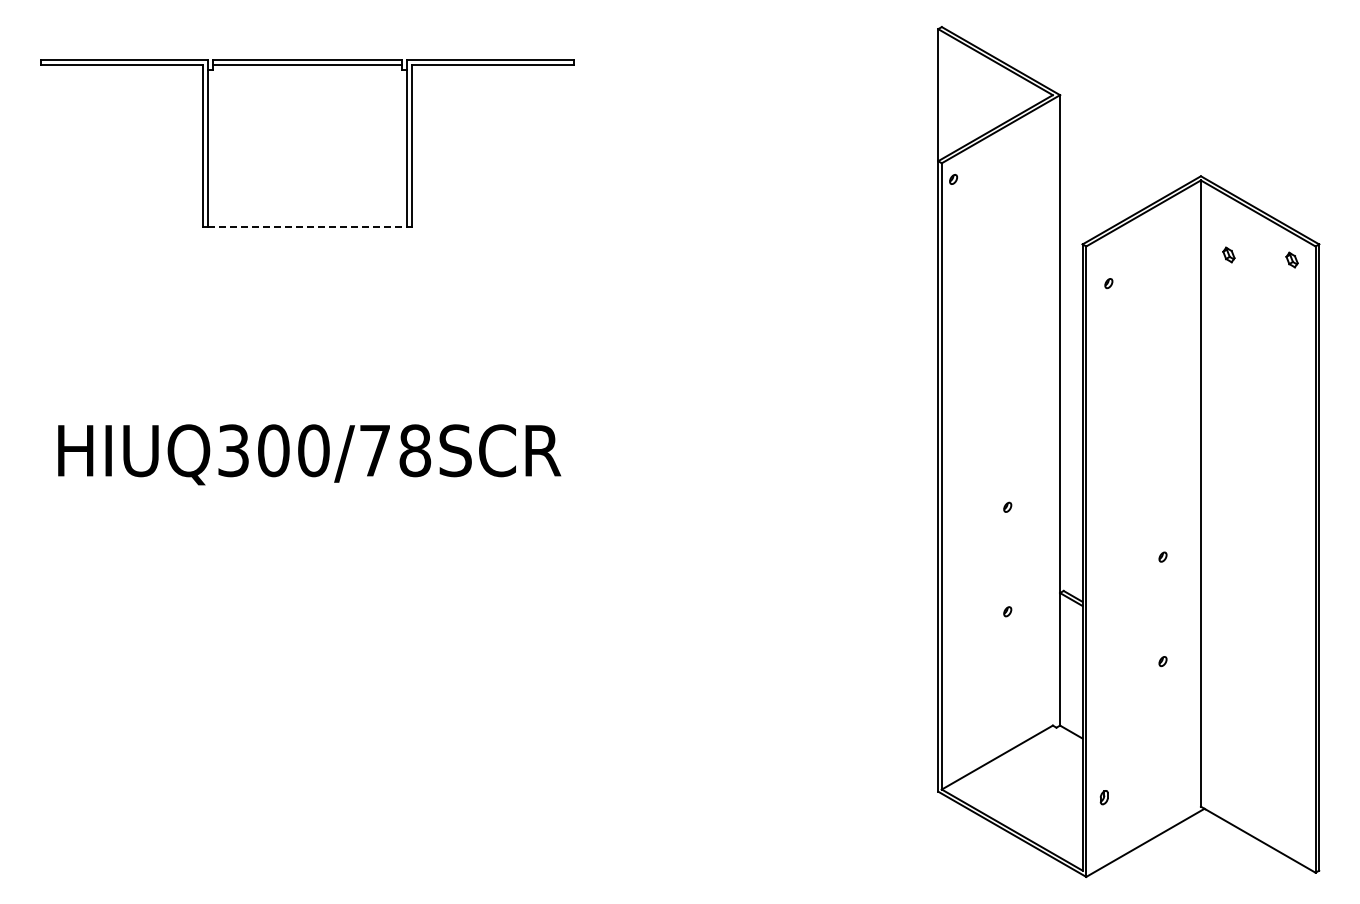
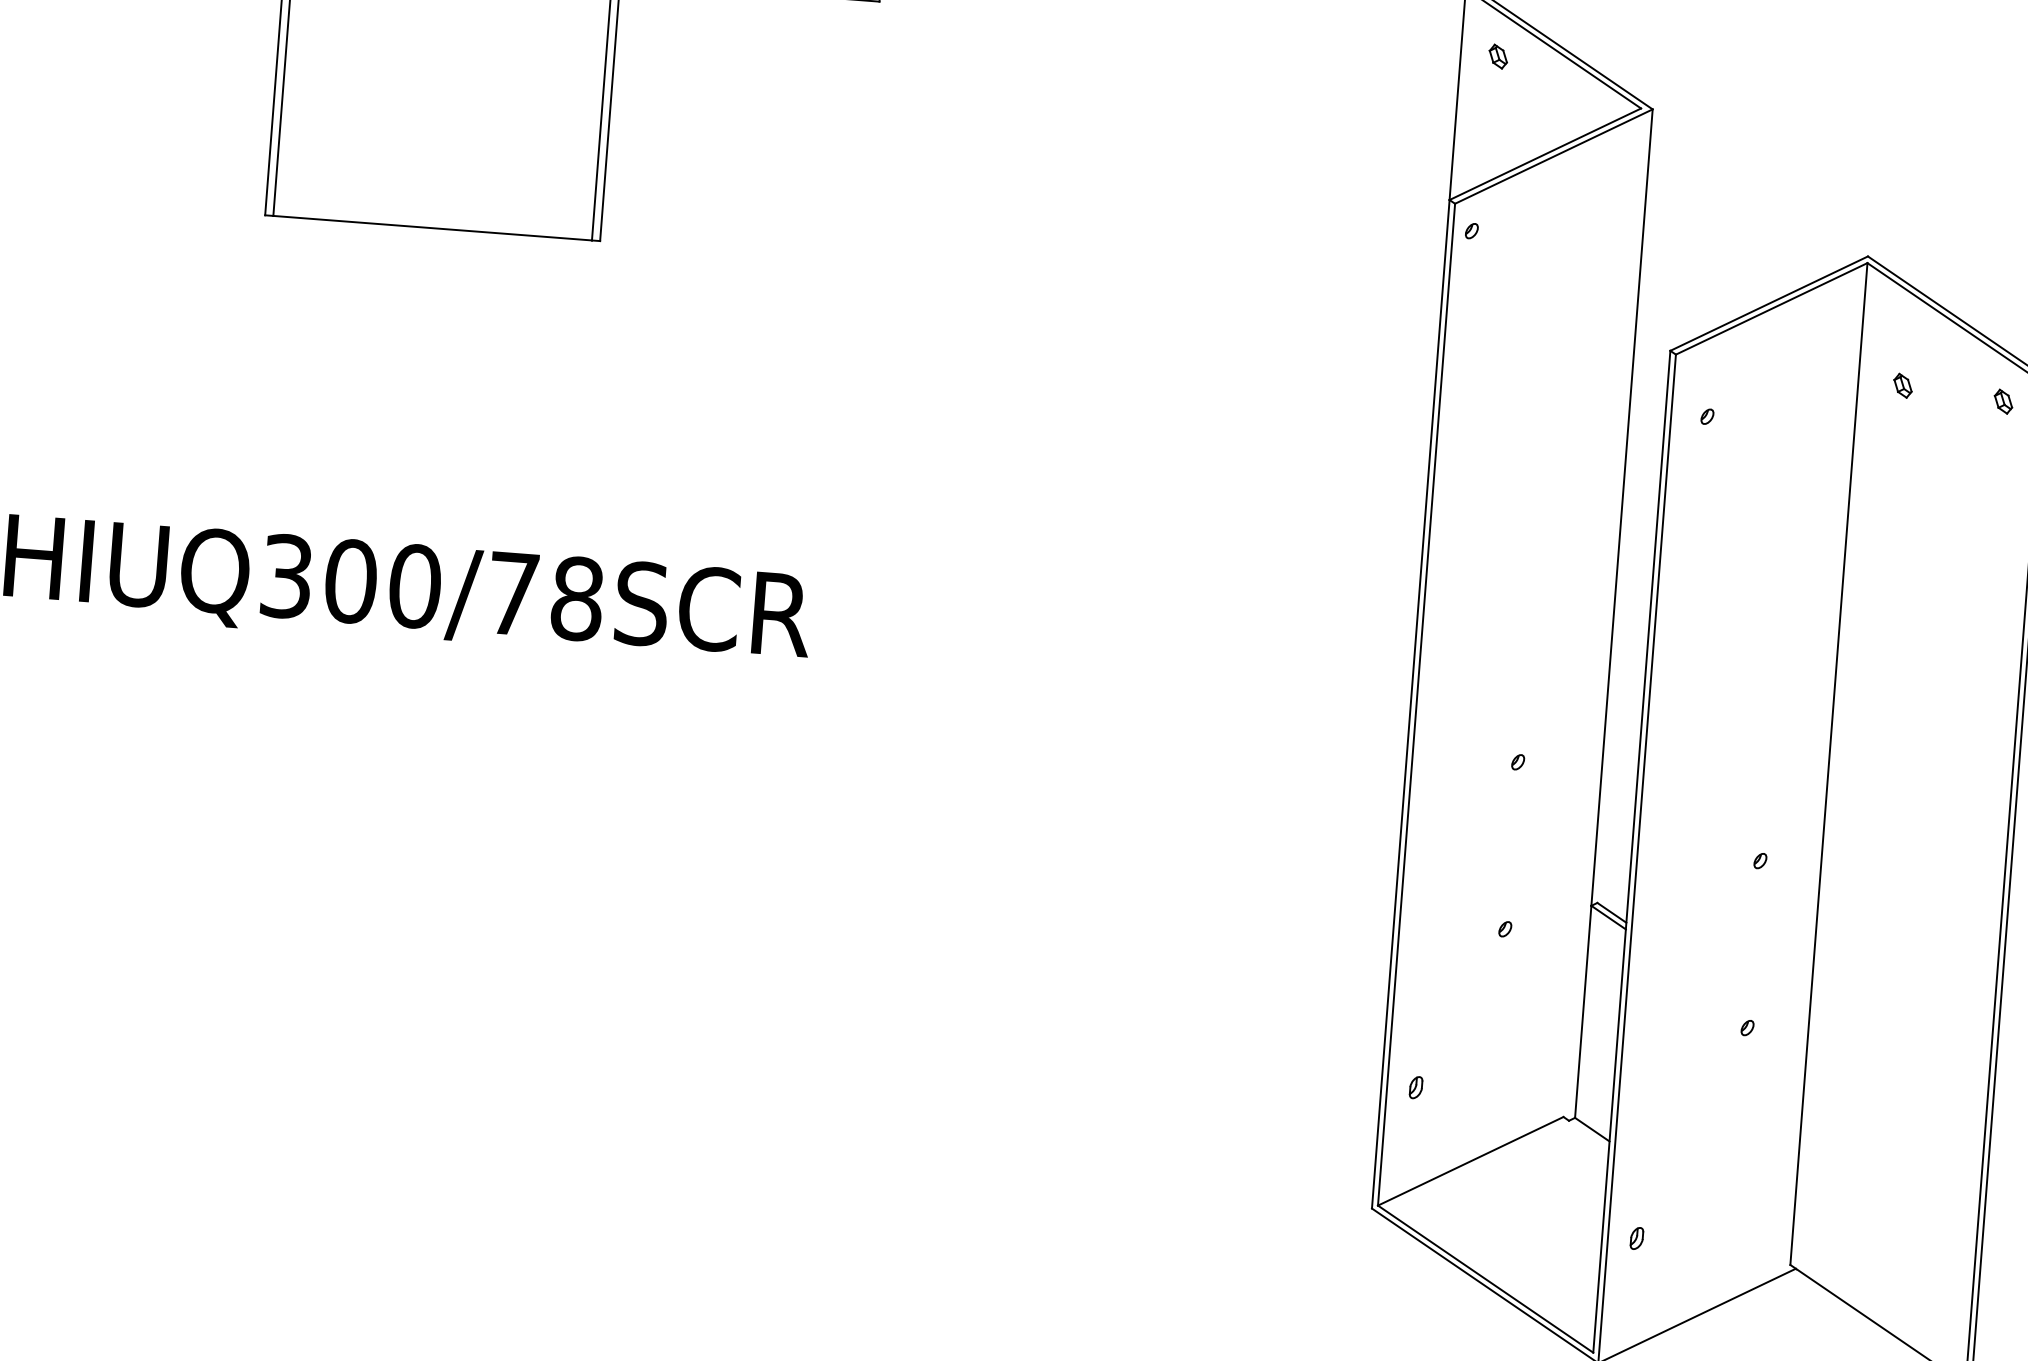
part: (961, 69) -> (1498, 56), added
line: (307, 227) -> (432, 228), dashed -> solid
part: (959, 714) -> (1415, 1087), added

